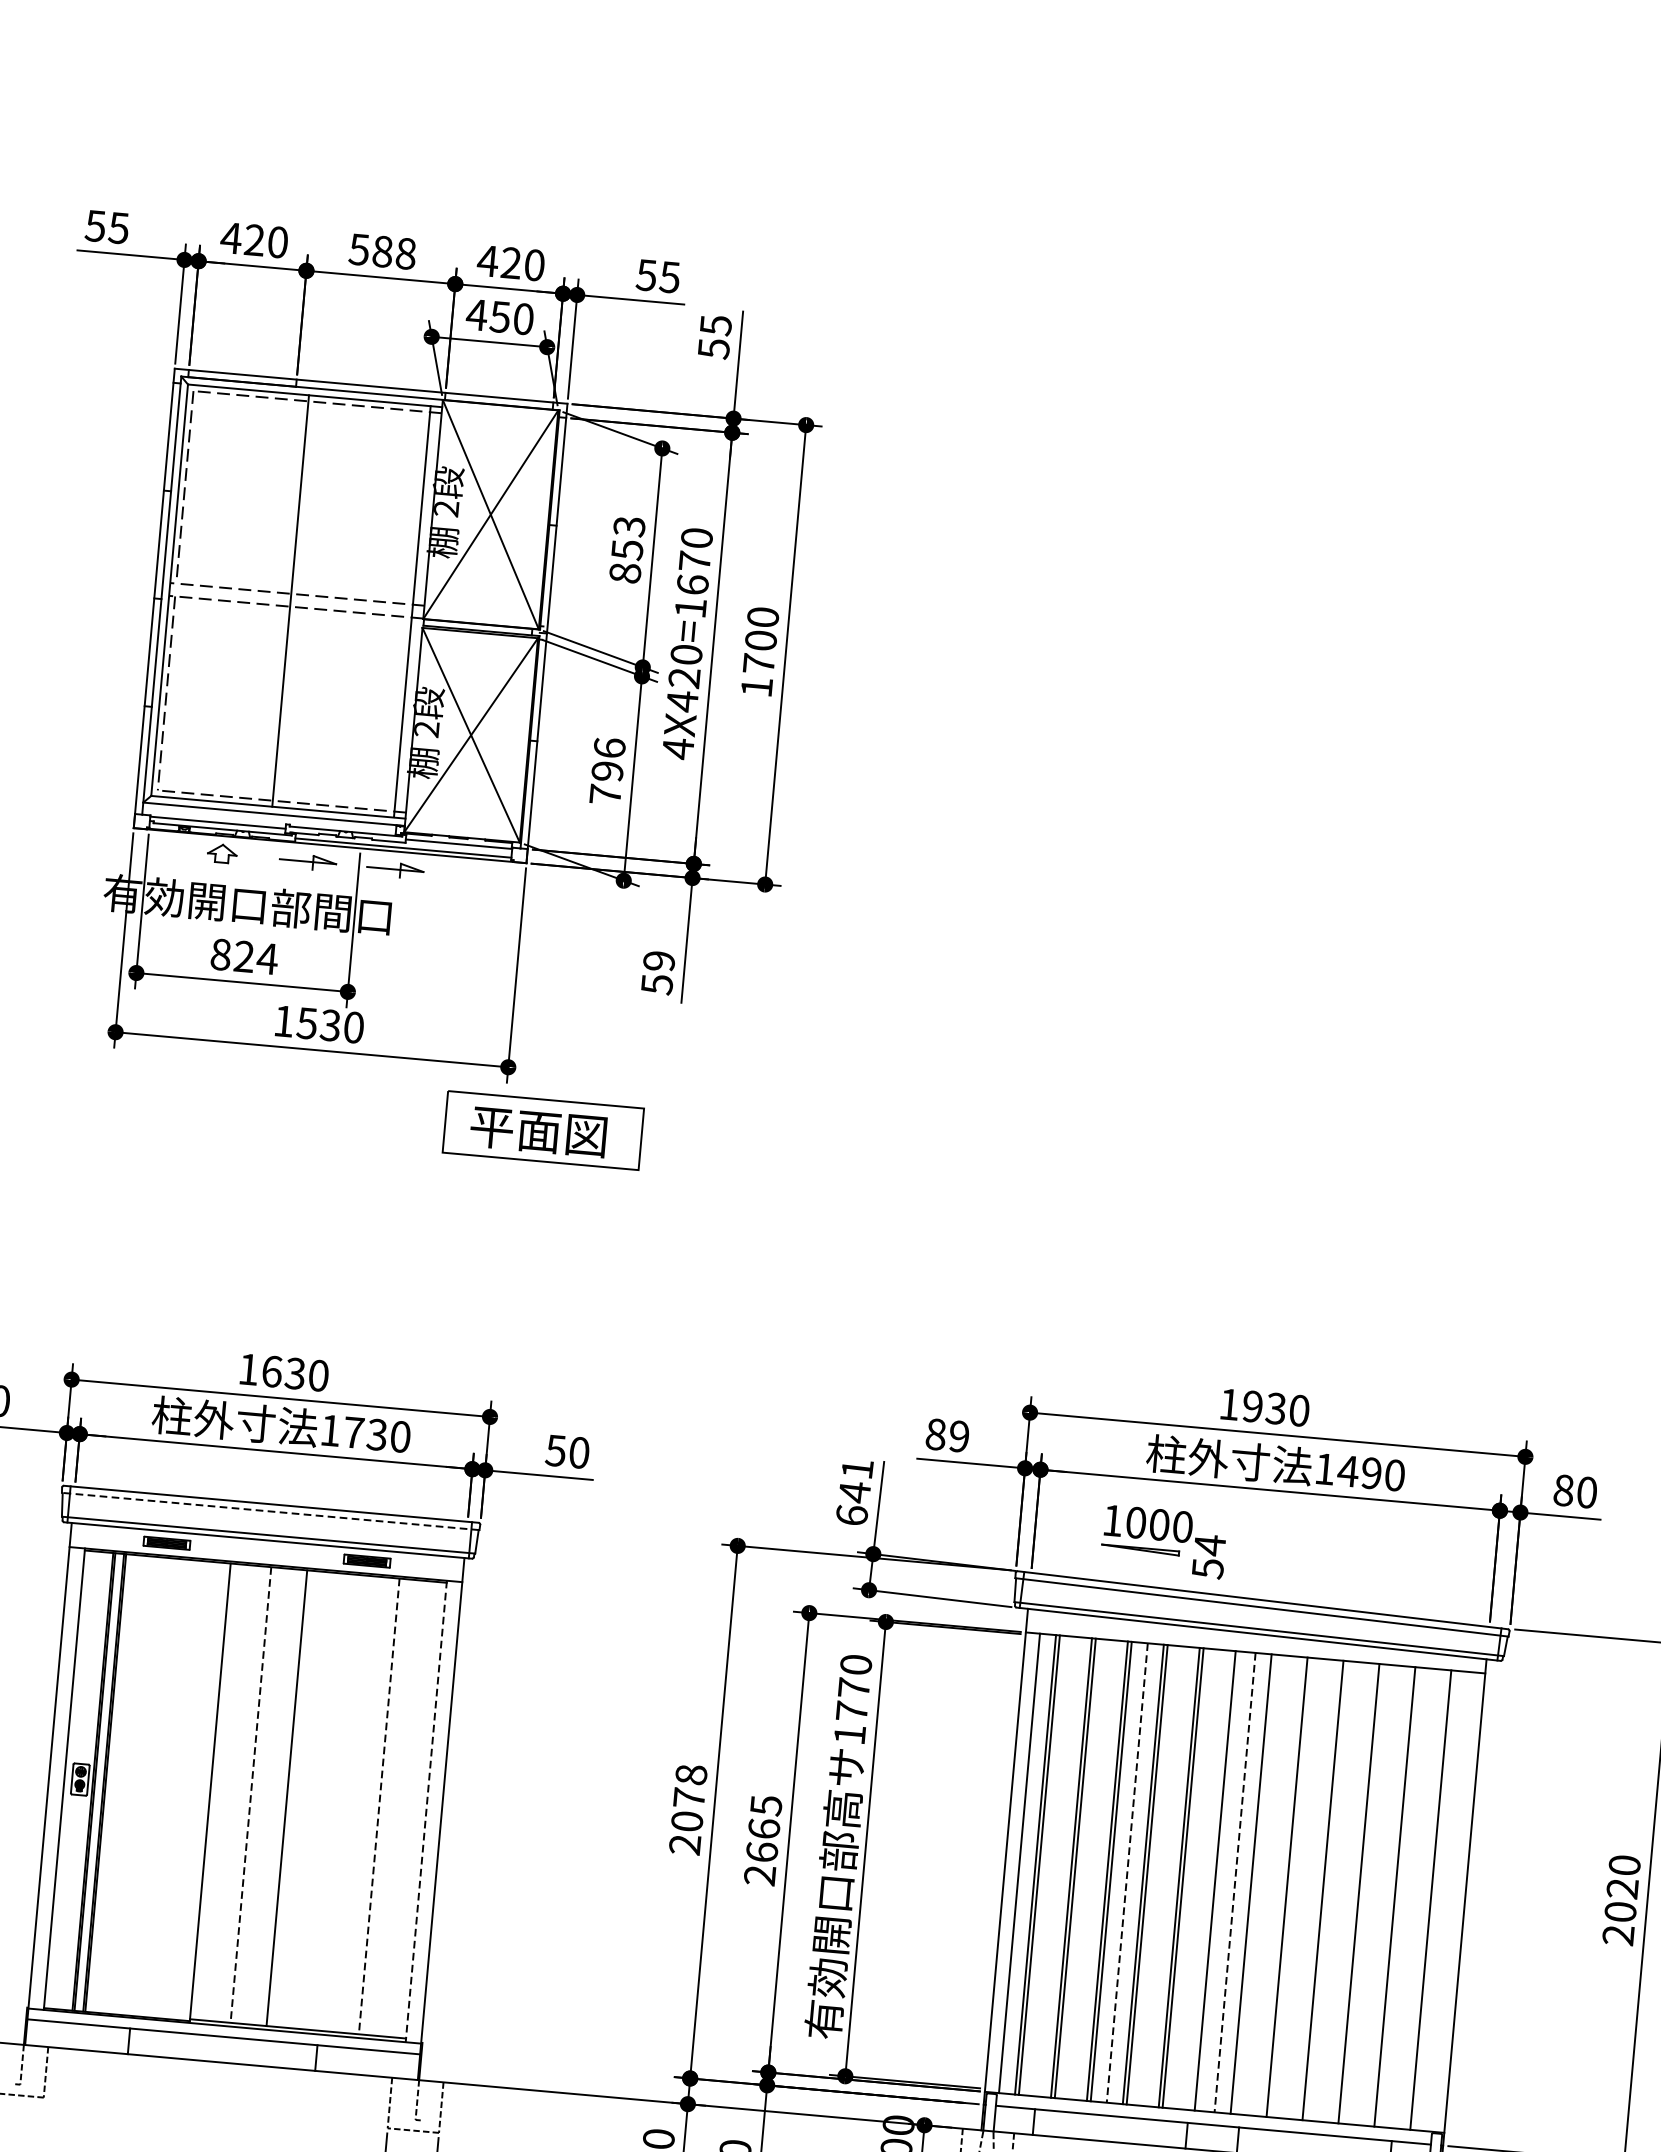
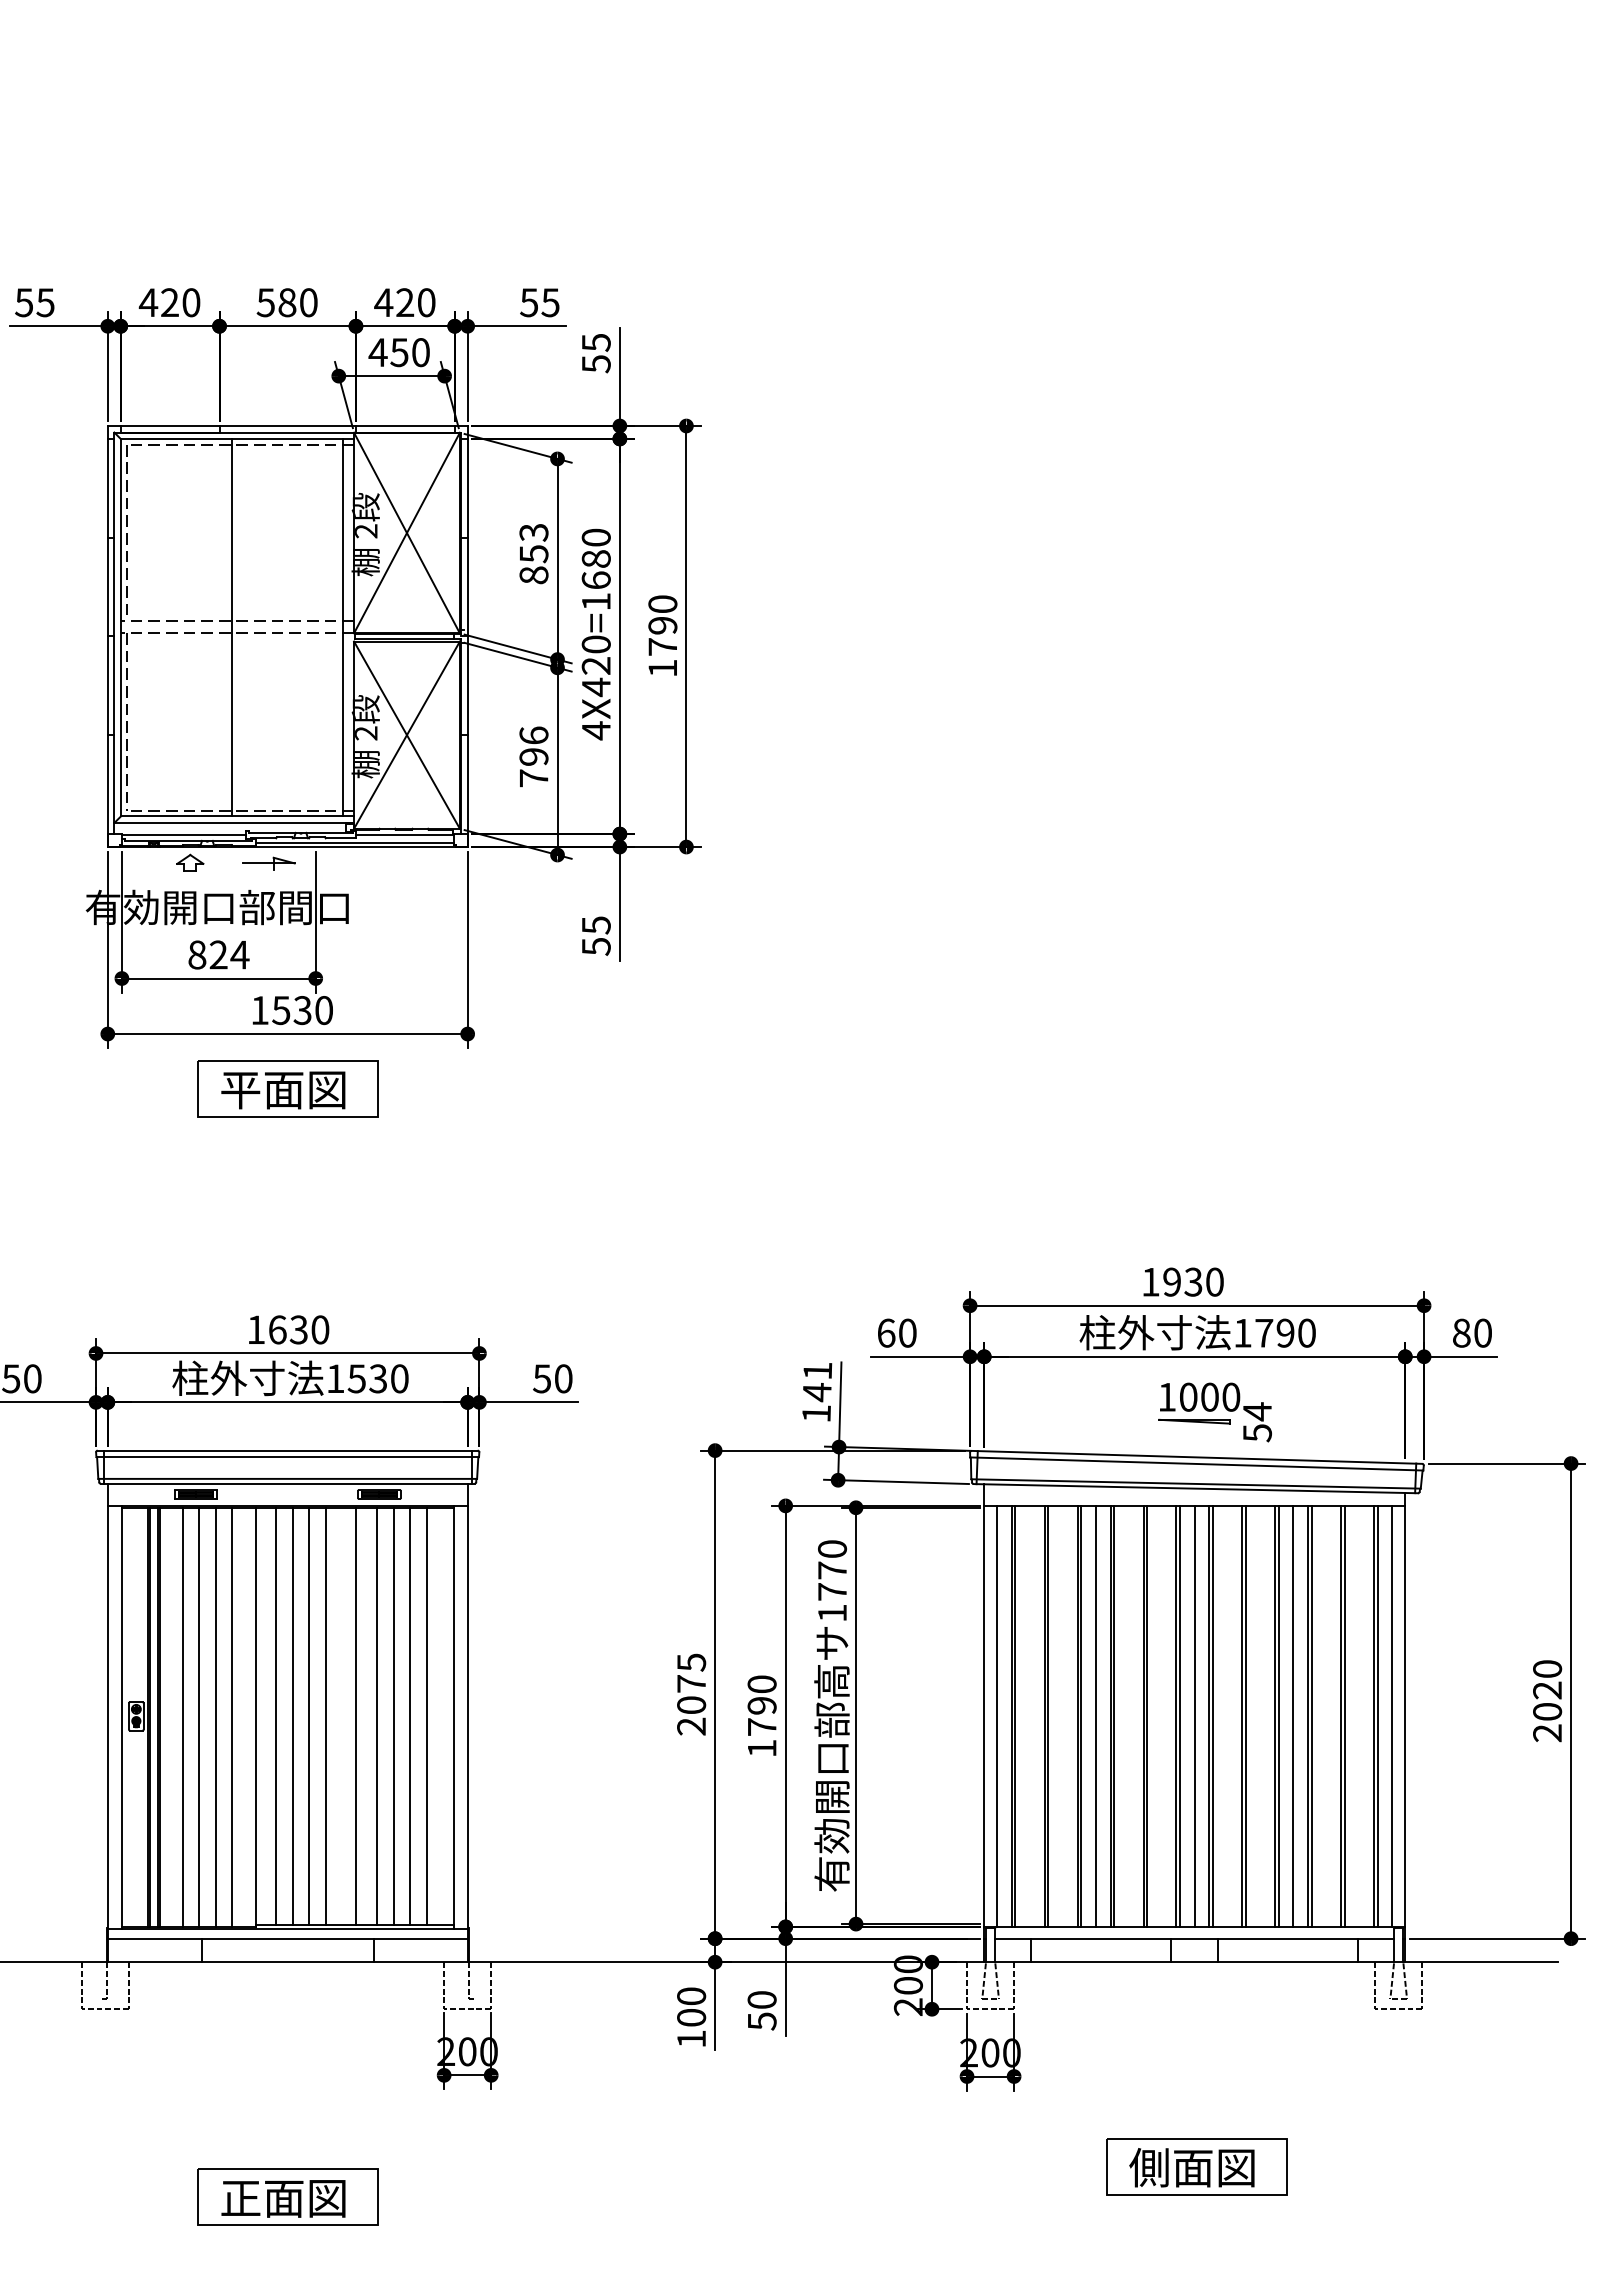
text: (405, 253) -> (308, 302), 588 -> 580
text: (694, 560) -> (595, 558), 4X420=1670 -> 4X420=1680
text: (760, 640) -> (662, 625), 1700 -> 1790
part: (394, 869) -> (348, 863), removed
text: (658, 961) -> (595, 925), 59 -> 55
part: (543, 1130) -> (287, 1088), moved
text: (353, 1432) -> (356, 1378), 1730 -> 1530
text: (947, 1434) -> (896, 1332), 89 -> 60
text: (1347, 1471) -> (1263, 1333), 1490 -> 1790
line: (270, 1511) -> (287, 1457), dashed -> solid
text: (851, 1515) -> (816, 1413), 641 -> 141
part: (1163, 1541) -> (1214, 1412), moved
text: (691, 1774) -> (691, 1662), 2078 -> 2075
line: (130, 1785) -> (182, 1717), added
line: (149, 1786) -> (199, 1717), added
line: (166, 1788) -> (215, 1717), added
line: (185, 1790) -> (232, 1717), added
line: (233, 1793) -> (276, 1716), added
line: (250, 1794) -> (292, 1716), dashed -> solid
line: (269, 1796) -> (309, 1716), added
line: (320, 1801) -> (356, 1716), added
line: (343, 1803) -> (377, 1716), added
line: (360, 1804) -> (393, 1716), added
line: (379, 1806) -> (410, 1716), dashed -> solid
line: (396, 1807) -> (426, 1716), added
line: (426, 1811) -> (453, 1717), dashed -> solid
text: (762, 1840) -> (761, 1716), 2665 -> 1790
line: (1126, 1873) -> (1095, 1716), dashed -> solid
line: (1218, 1880) -> (1179, 1715), added
line: (1234, 1882) -> (1194, 1716), dashed -> solid
line: (1254, 1883) -> (1212, 1715), added
line: (1290, 1886) -> (1245, 1715), added
line: (1326, 1889) -> (1278, 1715), added
line: (1343, 1891) -> (1293, 1715), added
line: (1362, 1893) -> (1311, 1715), added
line: (1398, 1896) -> (1344, 1715), added
line: (1434, 1899) -> (1377, 1715), added
line: (1451, 1900) -> (1392, 1715), added

